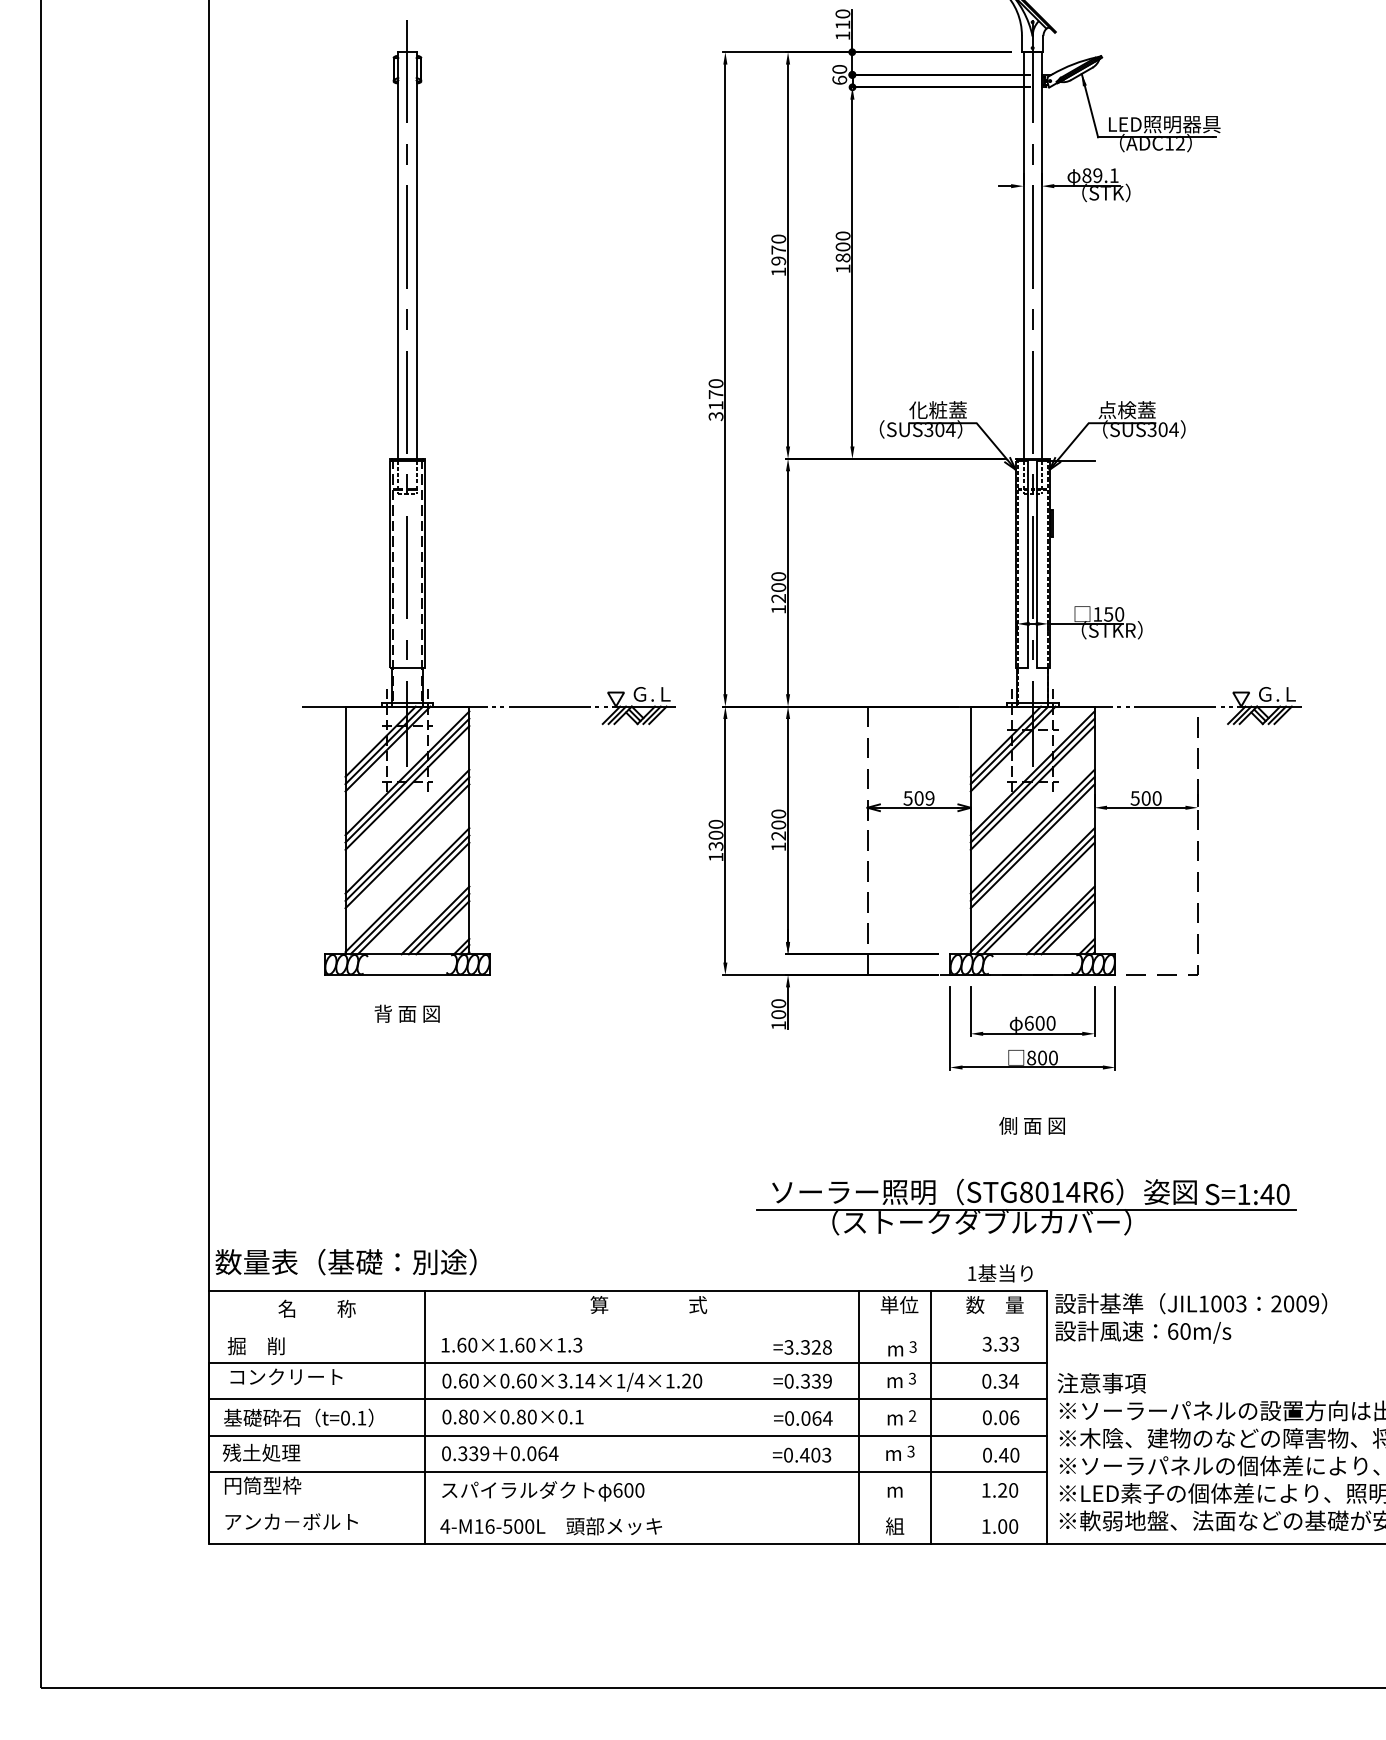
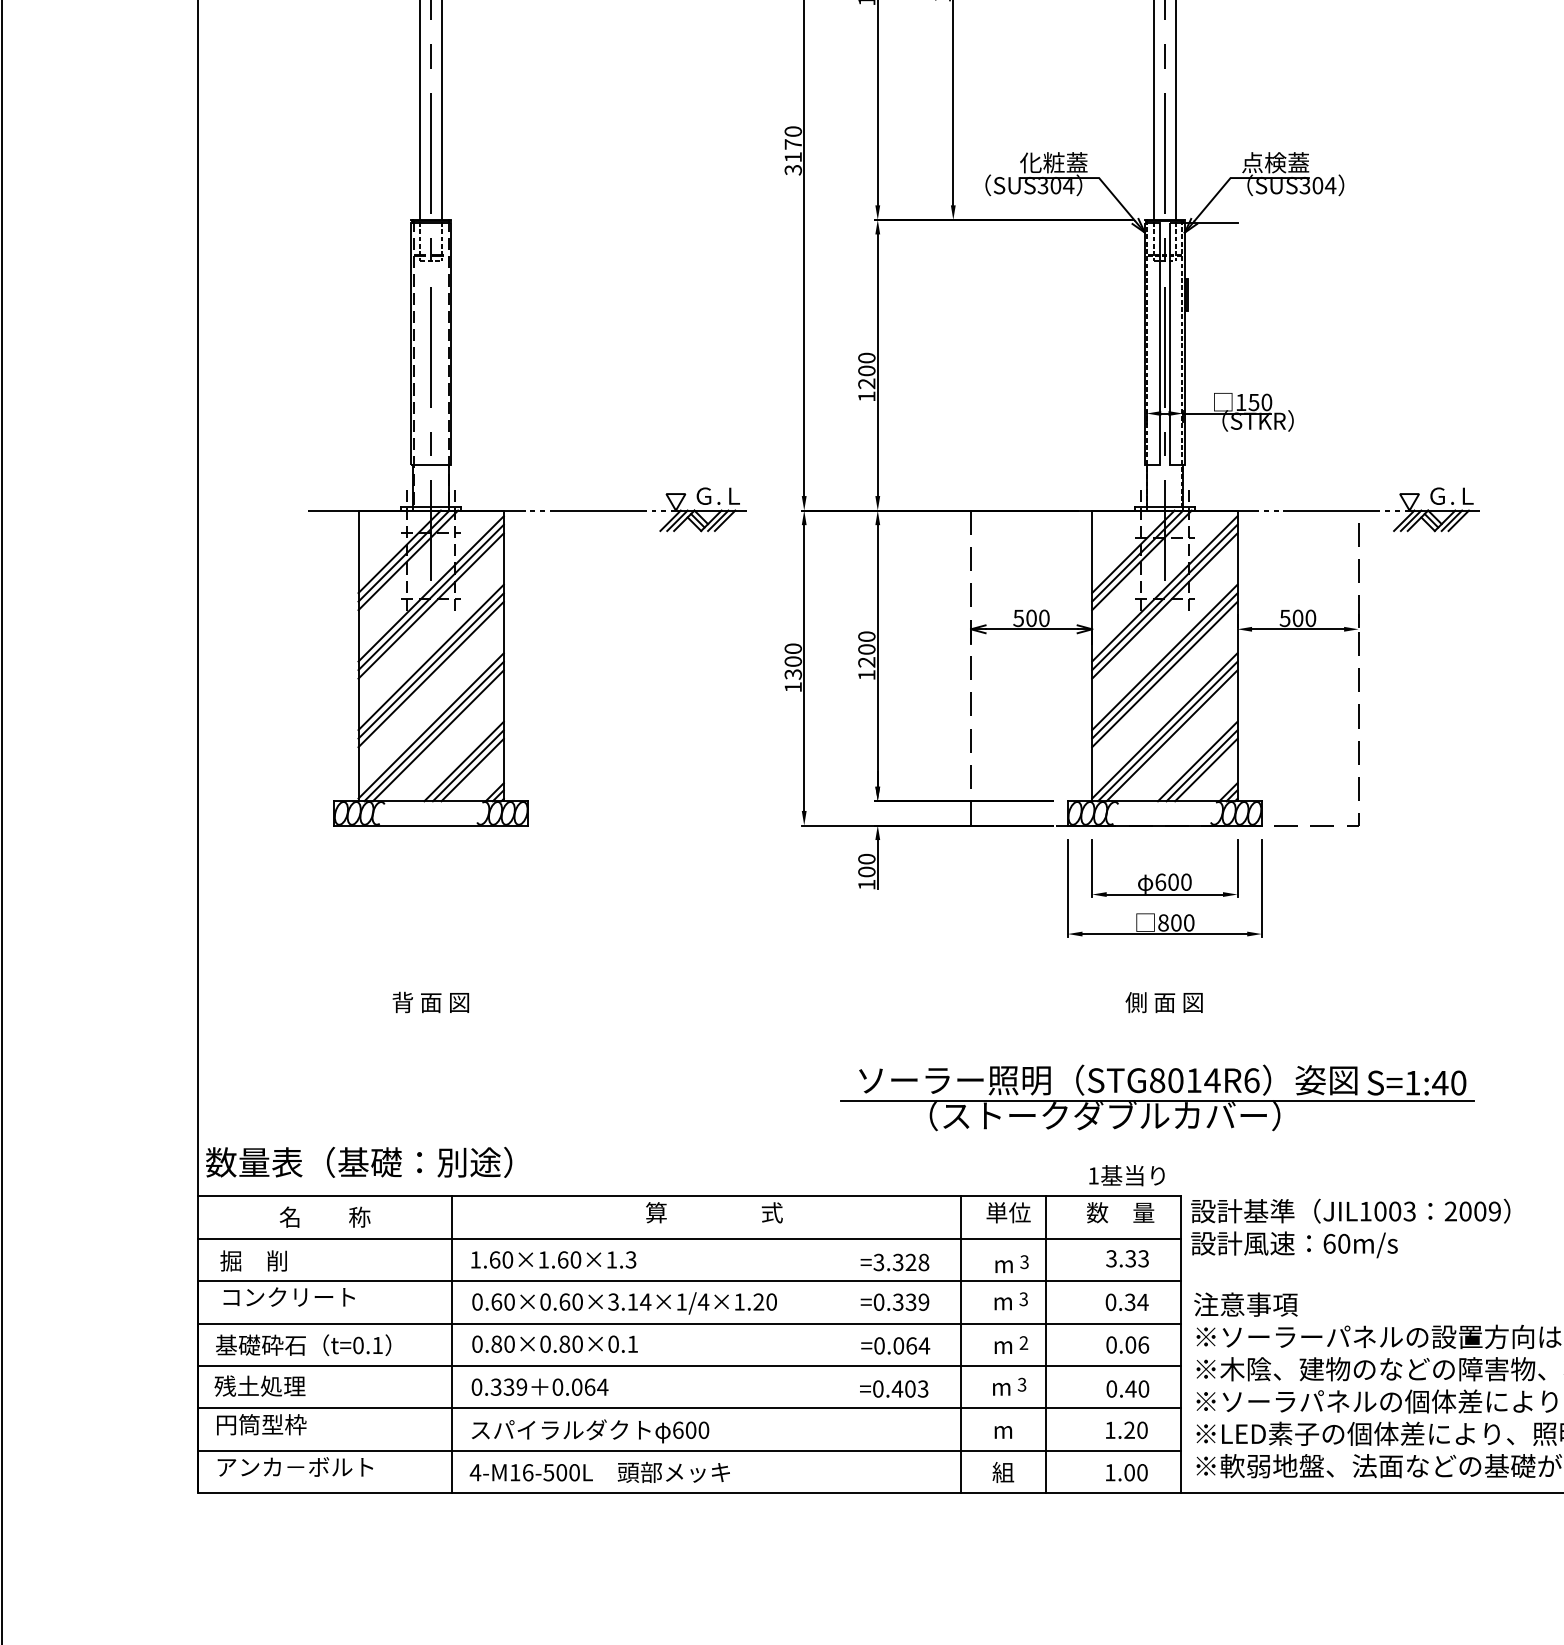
text: (929, 798) -> (1043, 618), 509 -> 500
text: (406, 1013) -> (430, 1002), moved
line: (627, 1327) -> (689, 1239), added
line: (627, 1507) -> (689, 1450), added

